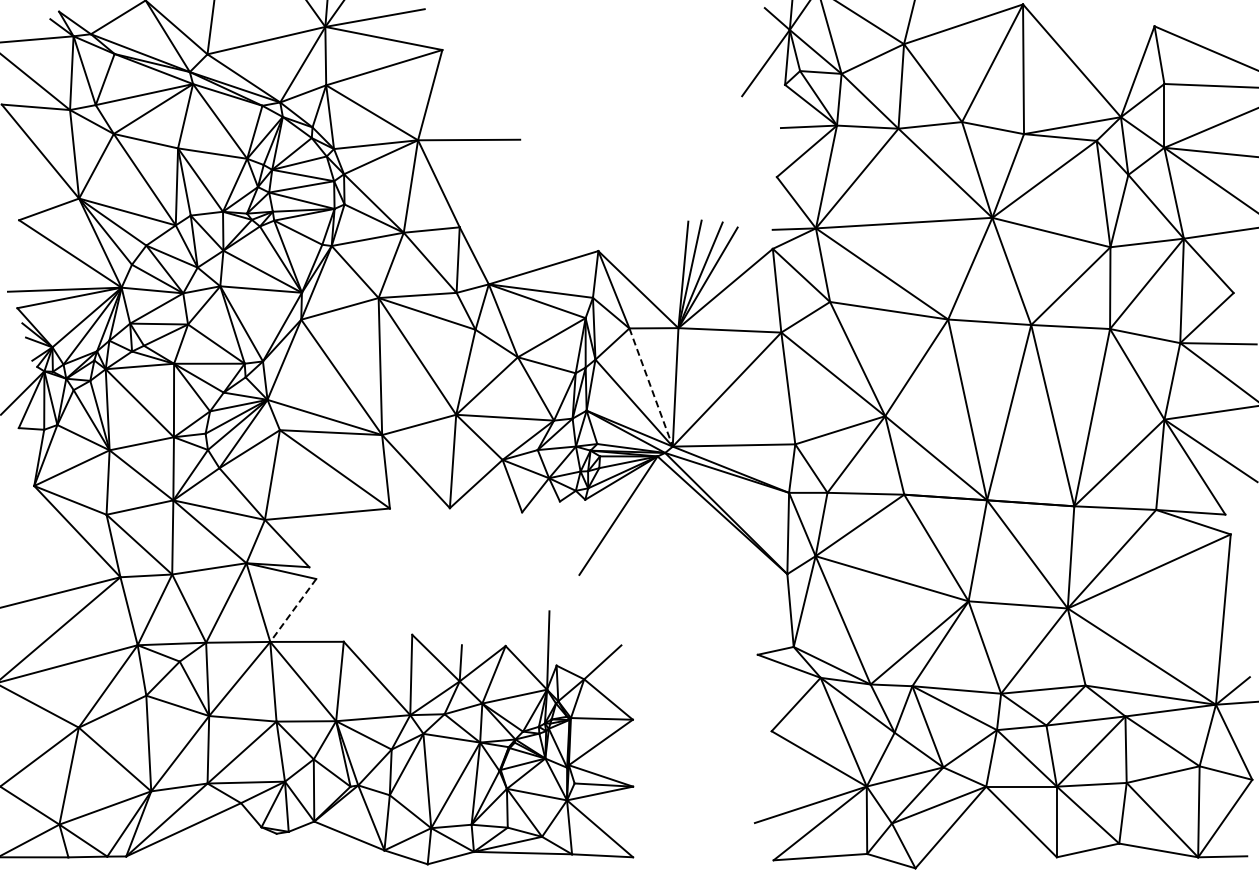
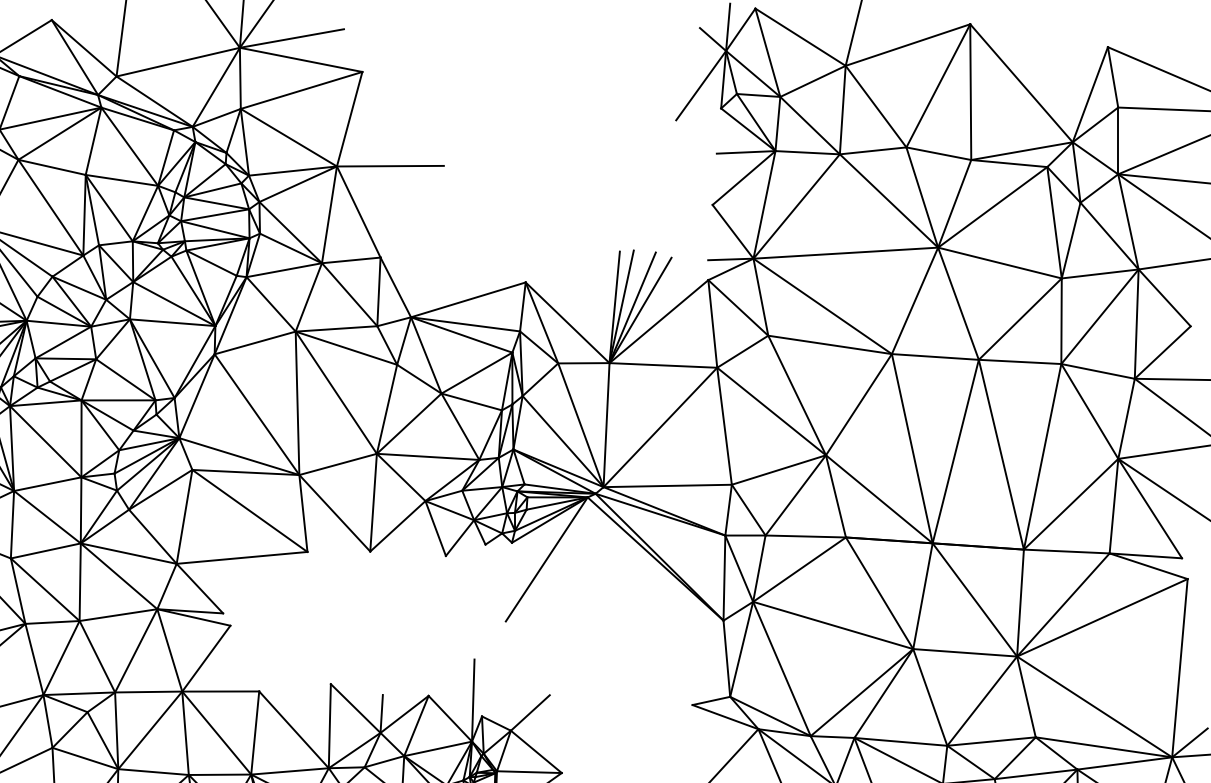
line: (651, 387) -> (581, 425), dashed -> solid
line: (293, 610) -> (206, 658), dashed -> solid

